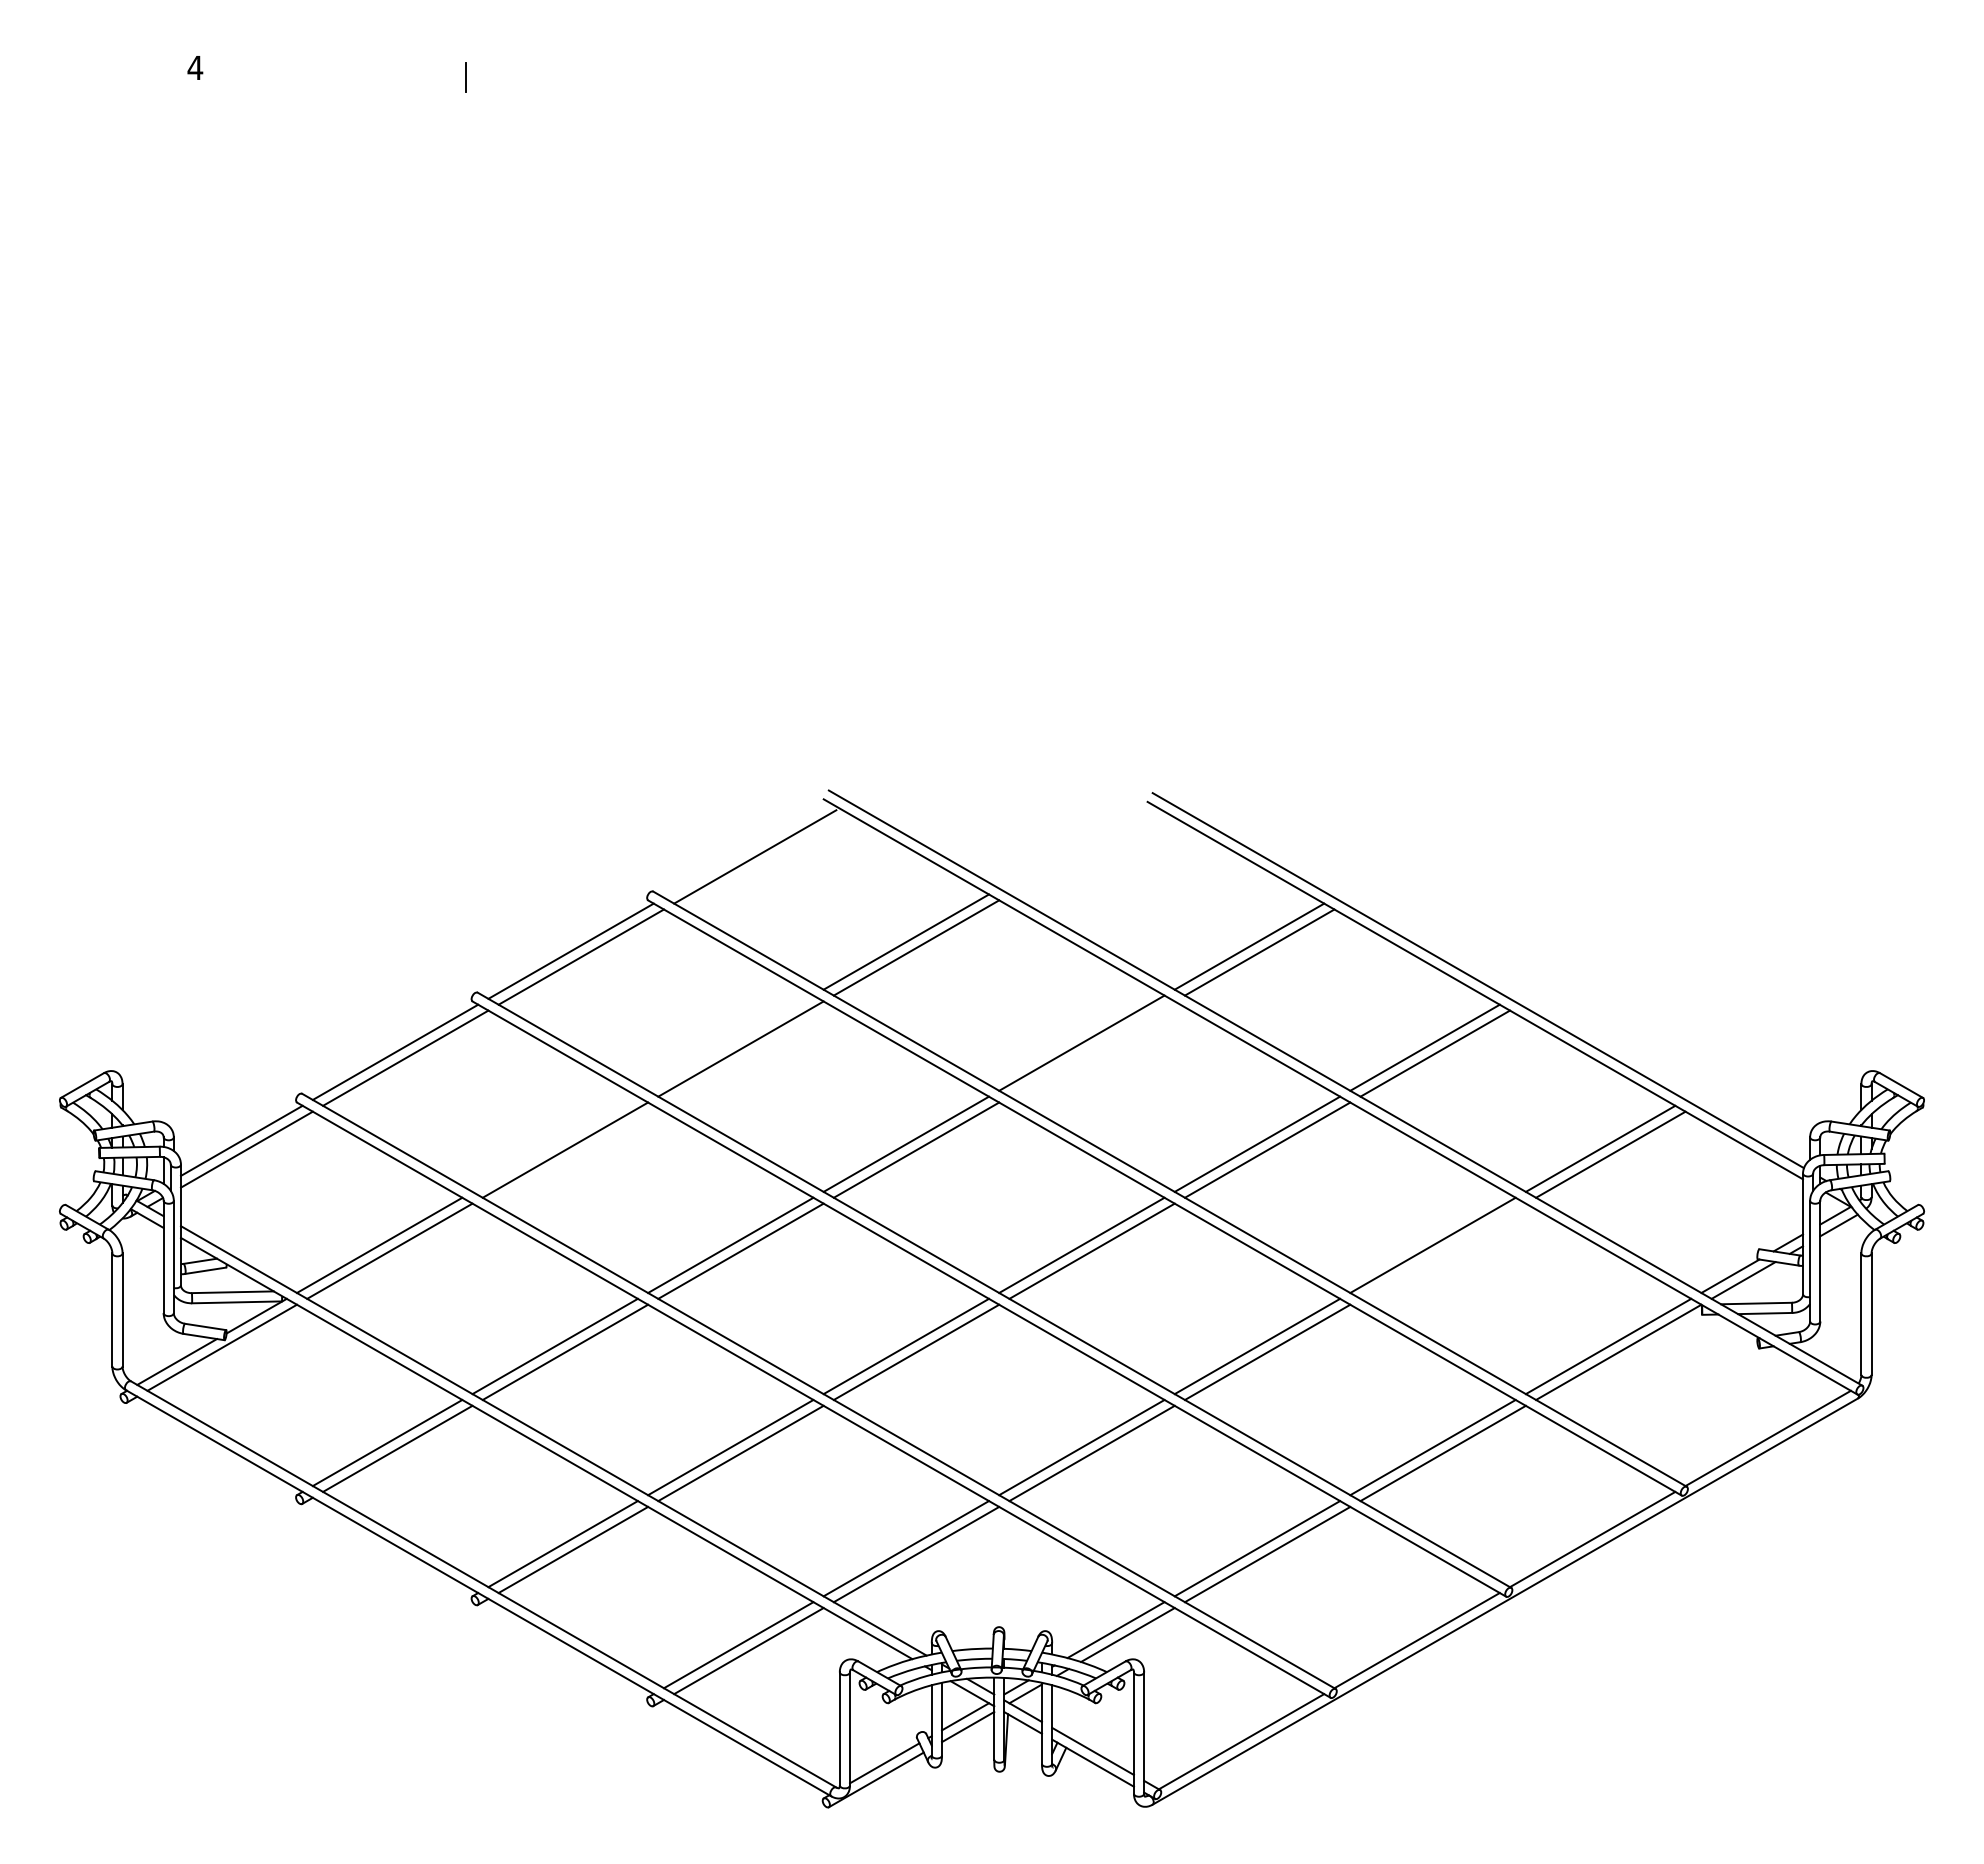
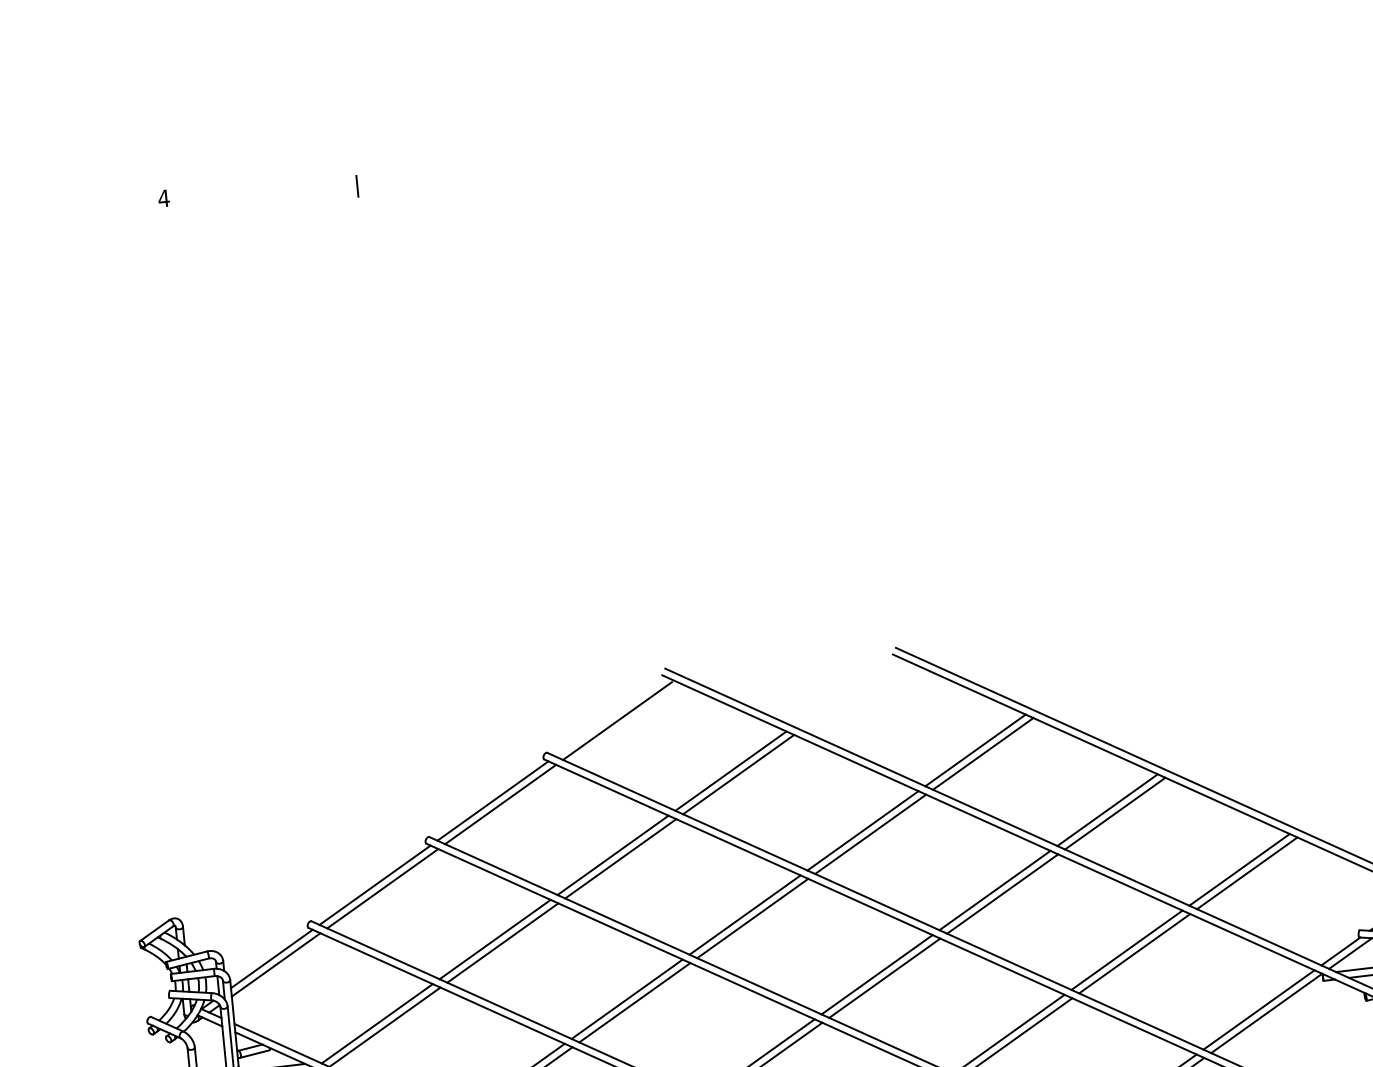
line: (730, 1042) -> (612, 854), added
line: (1091, 1048) -> (870, 833), added
line: (554, 1143) -> (494, 939), added
line: (1442, 1250) -> (1134, 953), added

